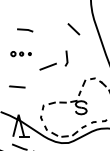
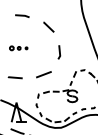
line: (73, 28) -> (48, 26), moved
line: (25, 29) -> (22, 15), moved
line: (47, 66) -> (43, 74), moved

